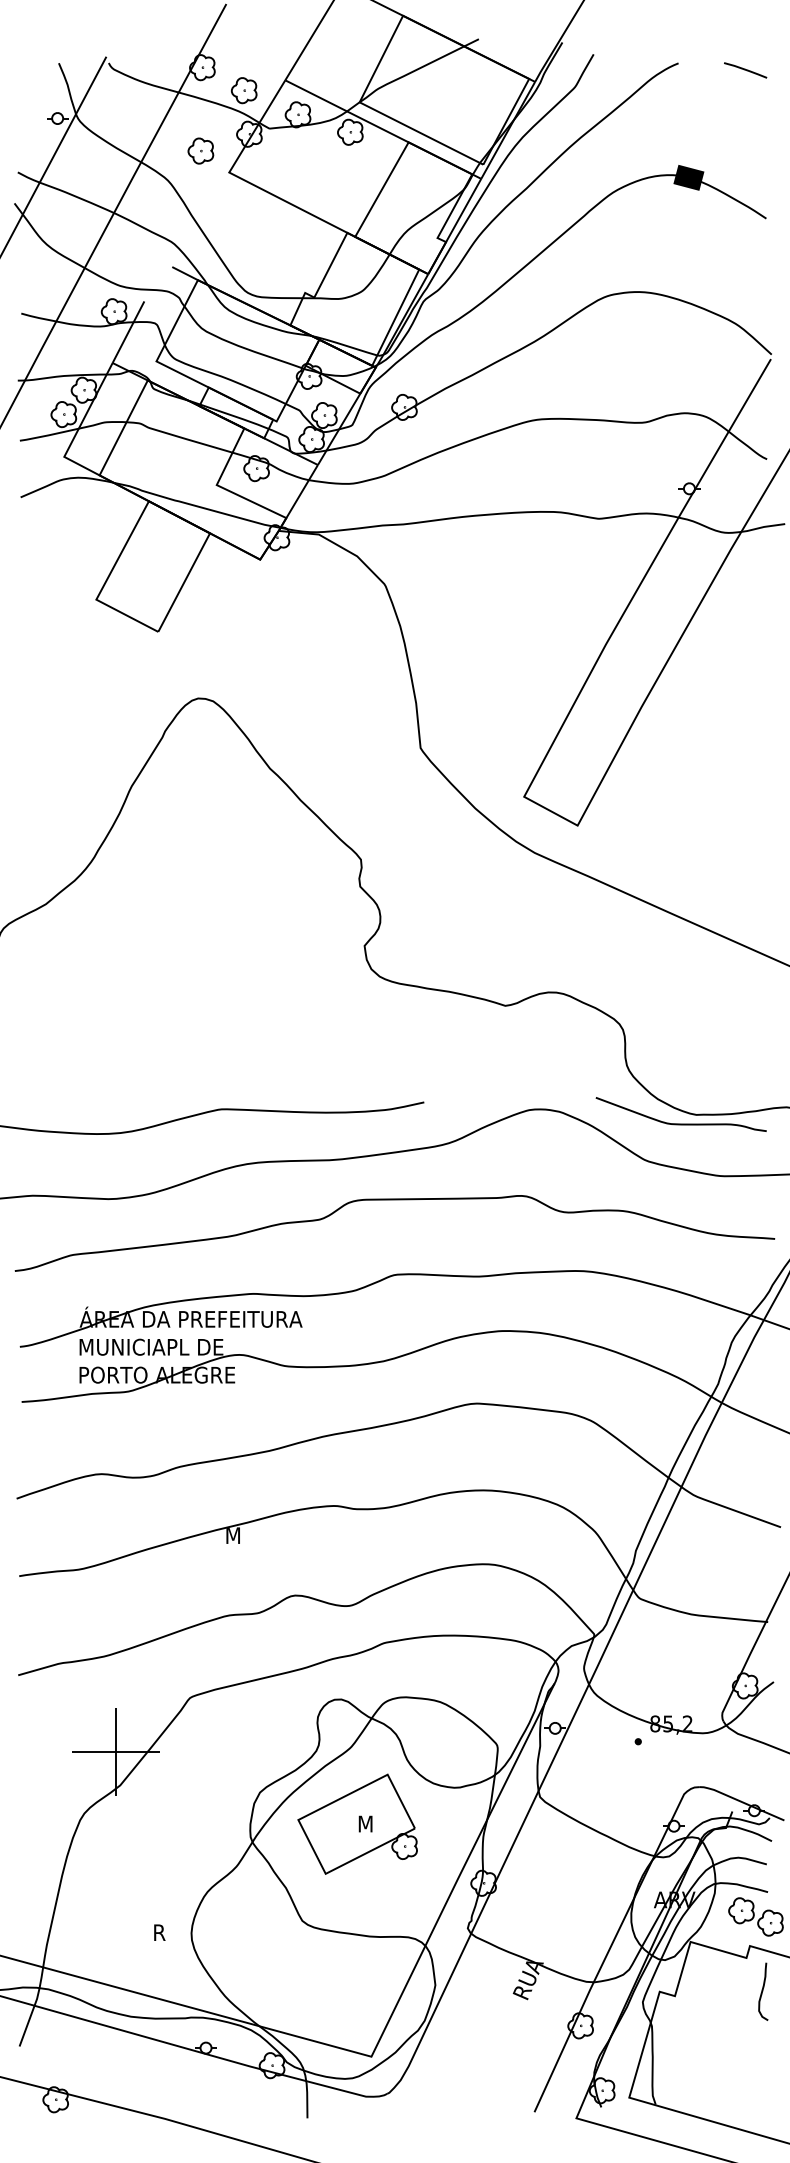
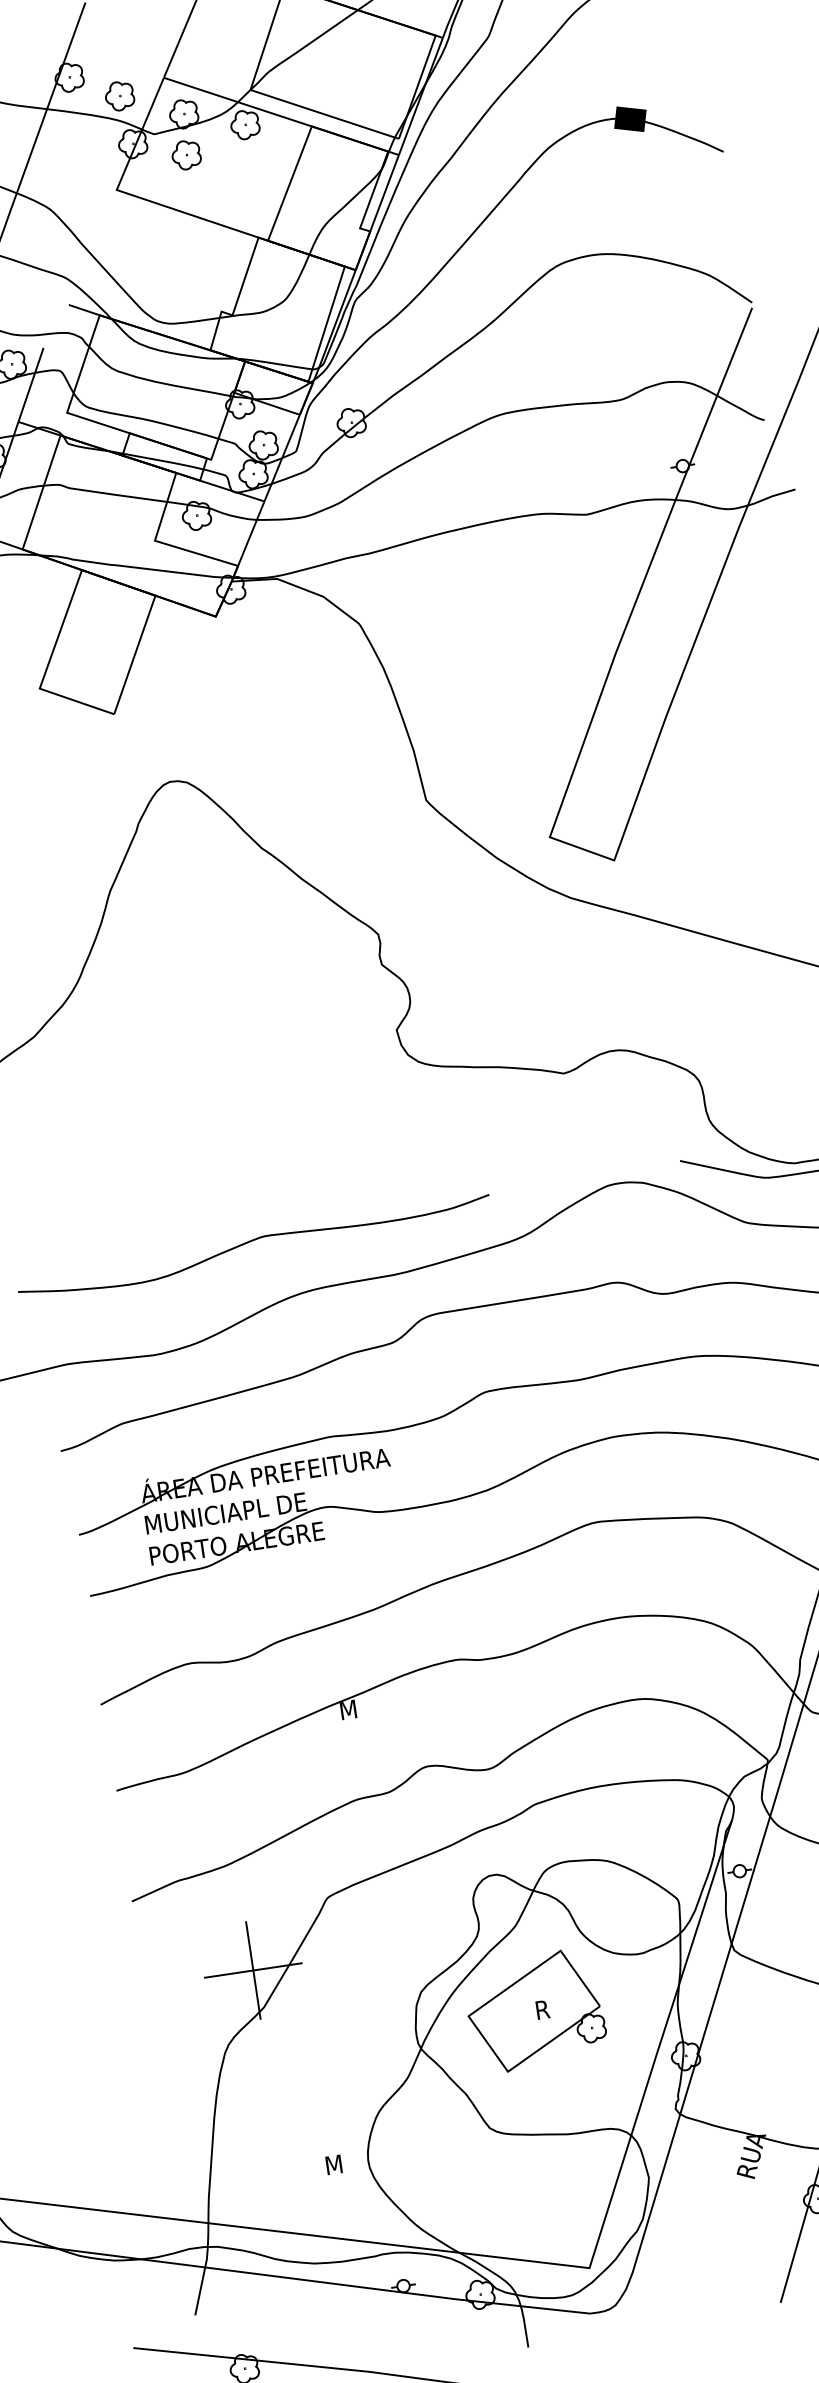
part: (200, 150) -> (185, 154), moved
text: (366, 1823) -> (545, 2008), M -> R
text: (161, 1932) -> (334, 2164), R -> M

